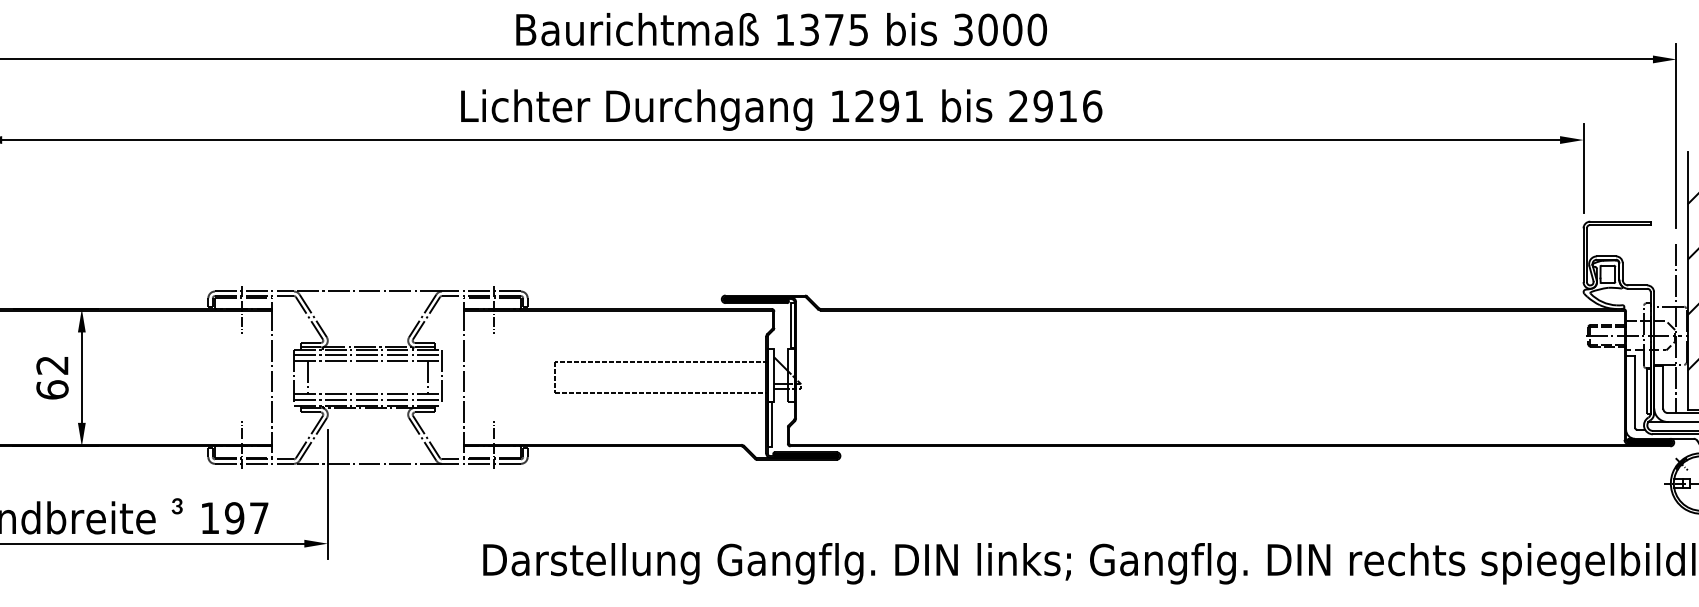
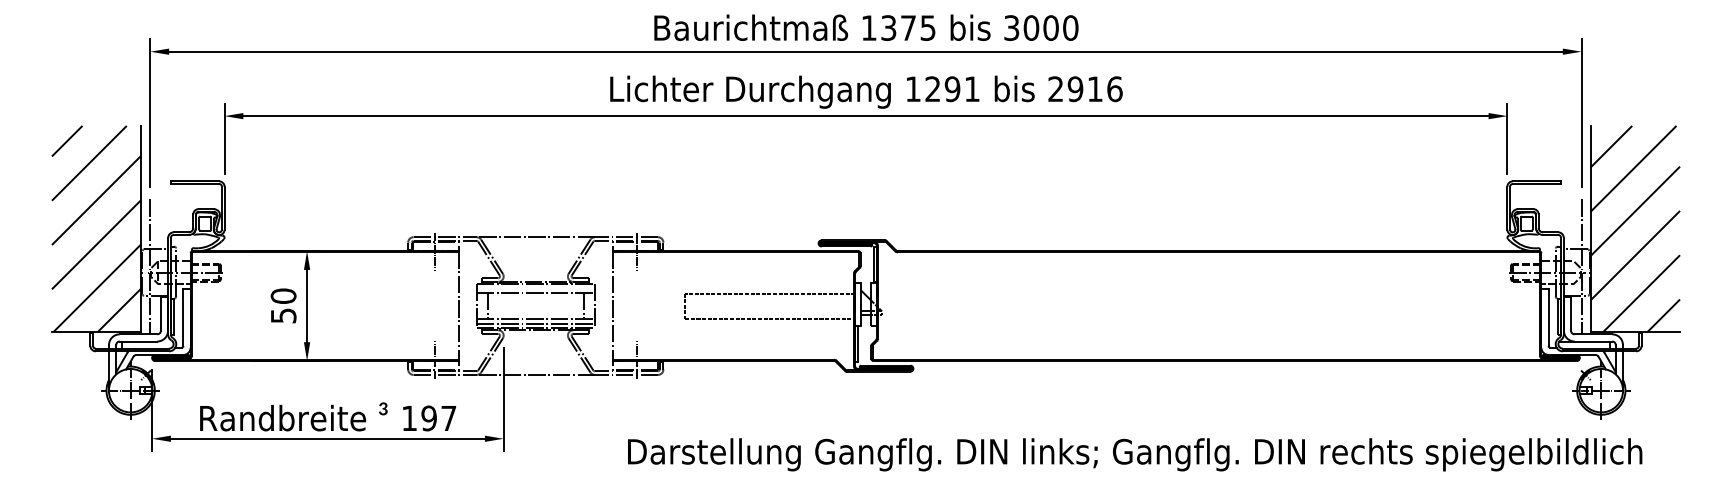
line: (367, 355) -> (535, 288), removed
text: (52, 376) -> (283, 305), 62 -> 50

